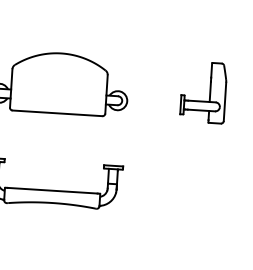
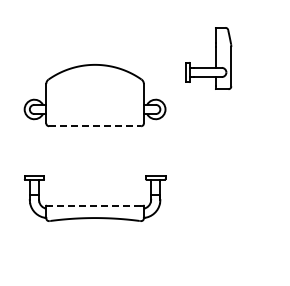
part: (210, 92) -> (215, 58), moved
line: (57, 113) -> (95, 126), solid -> dashed
line: (52, 190) -> (94, 205), solid -> dashed

